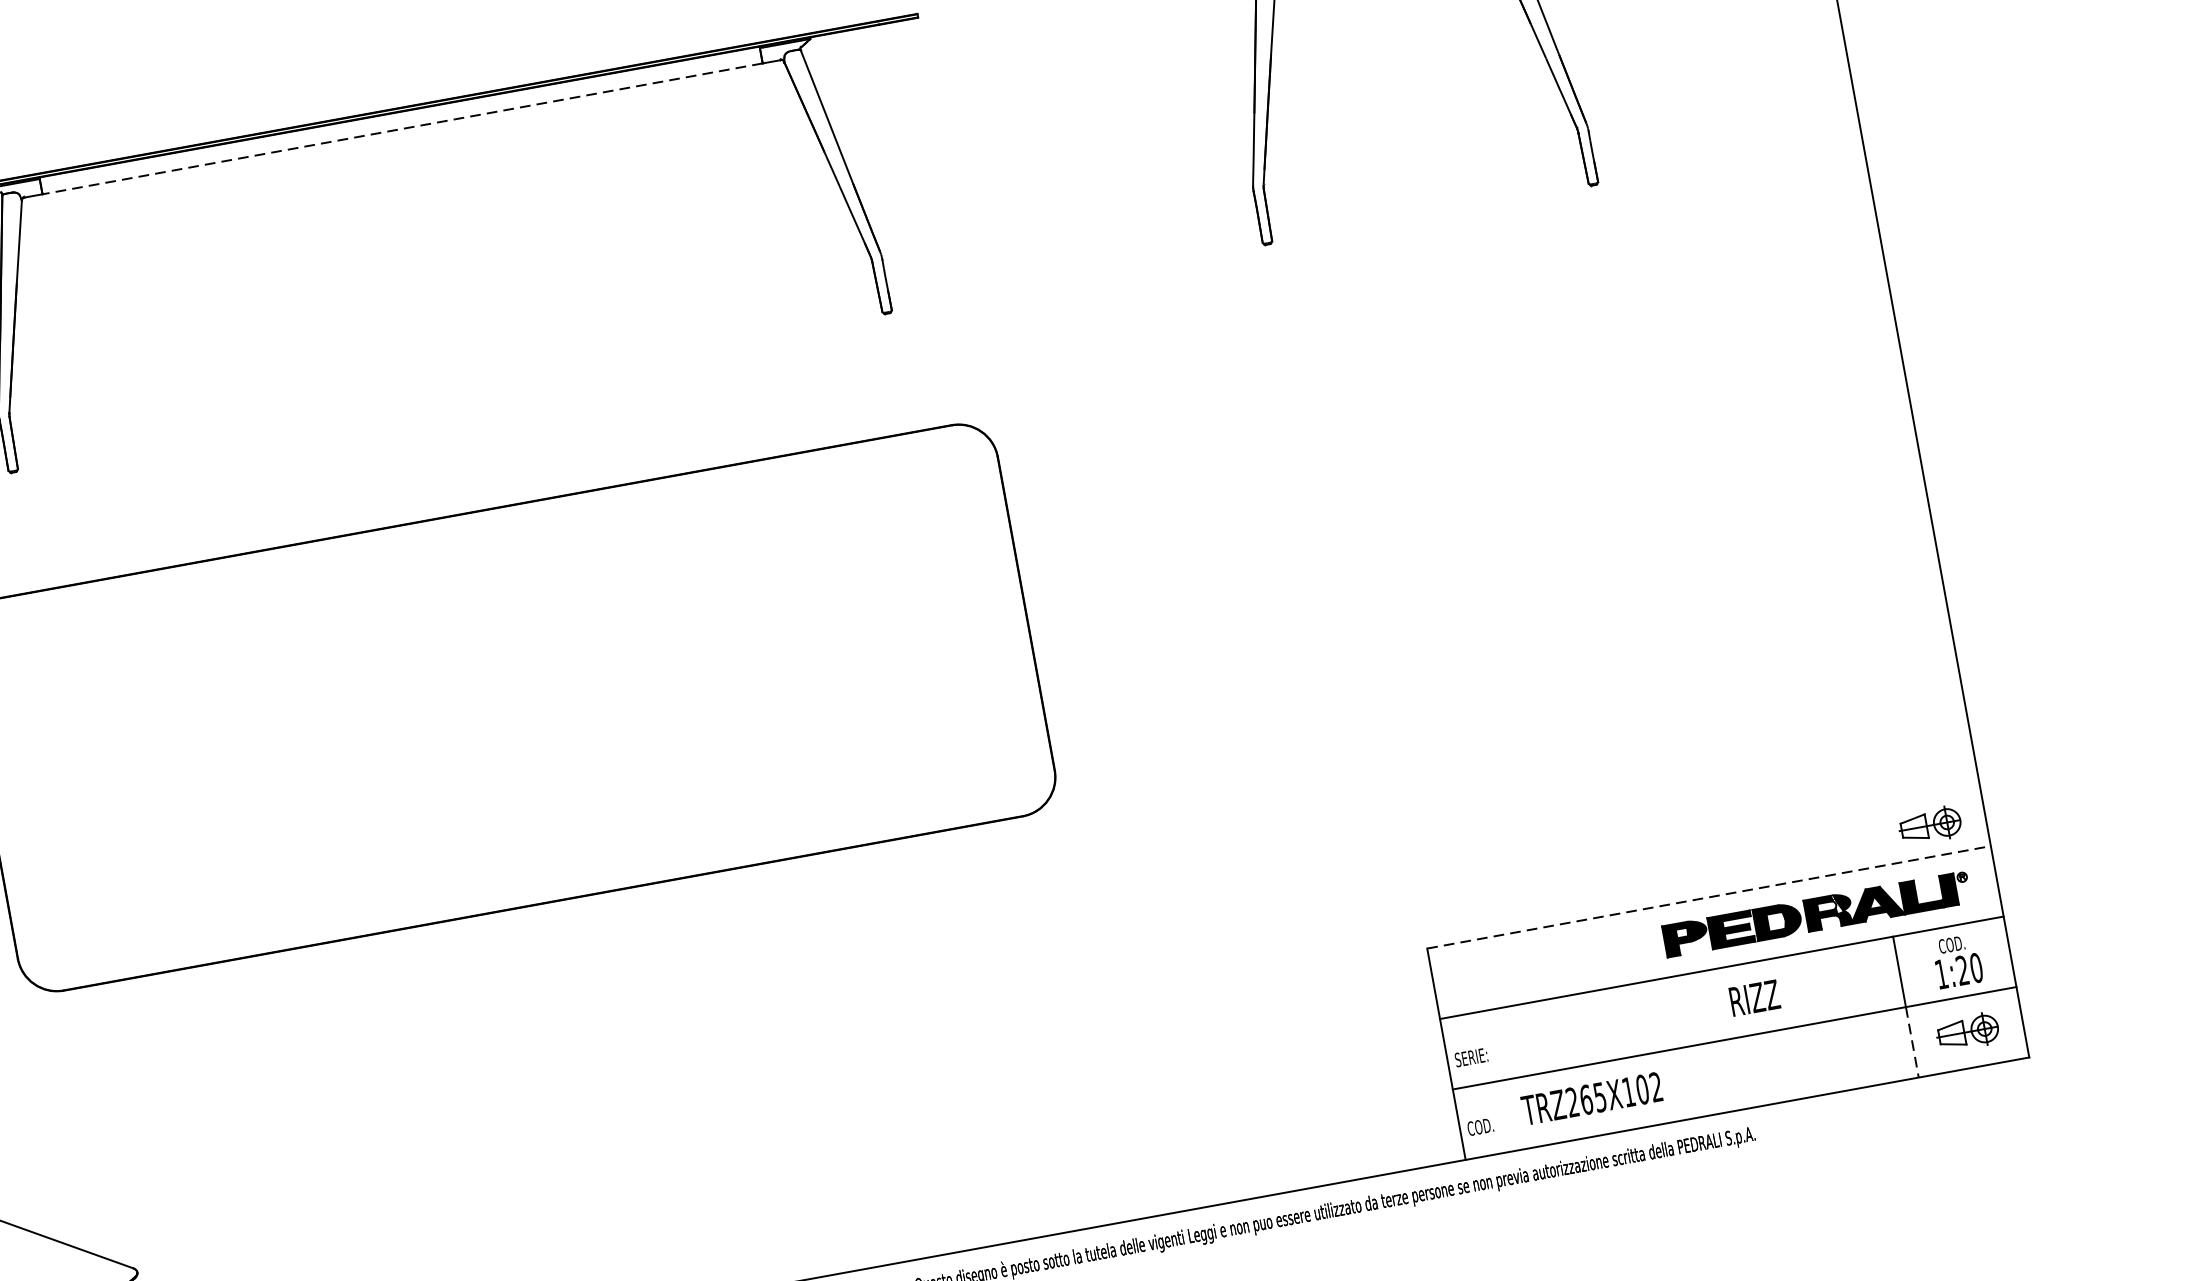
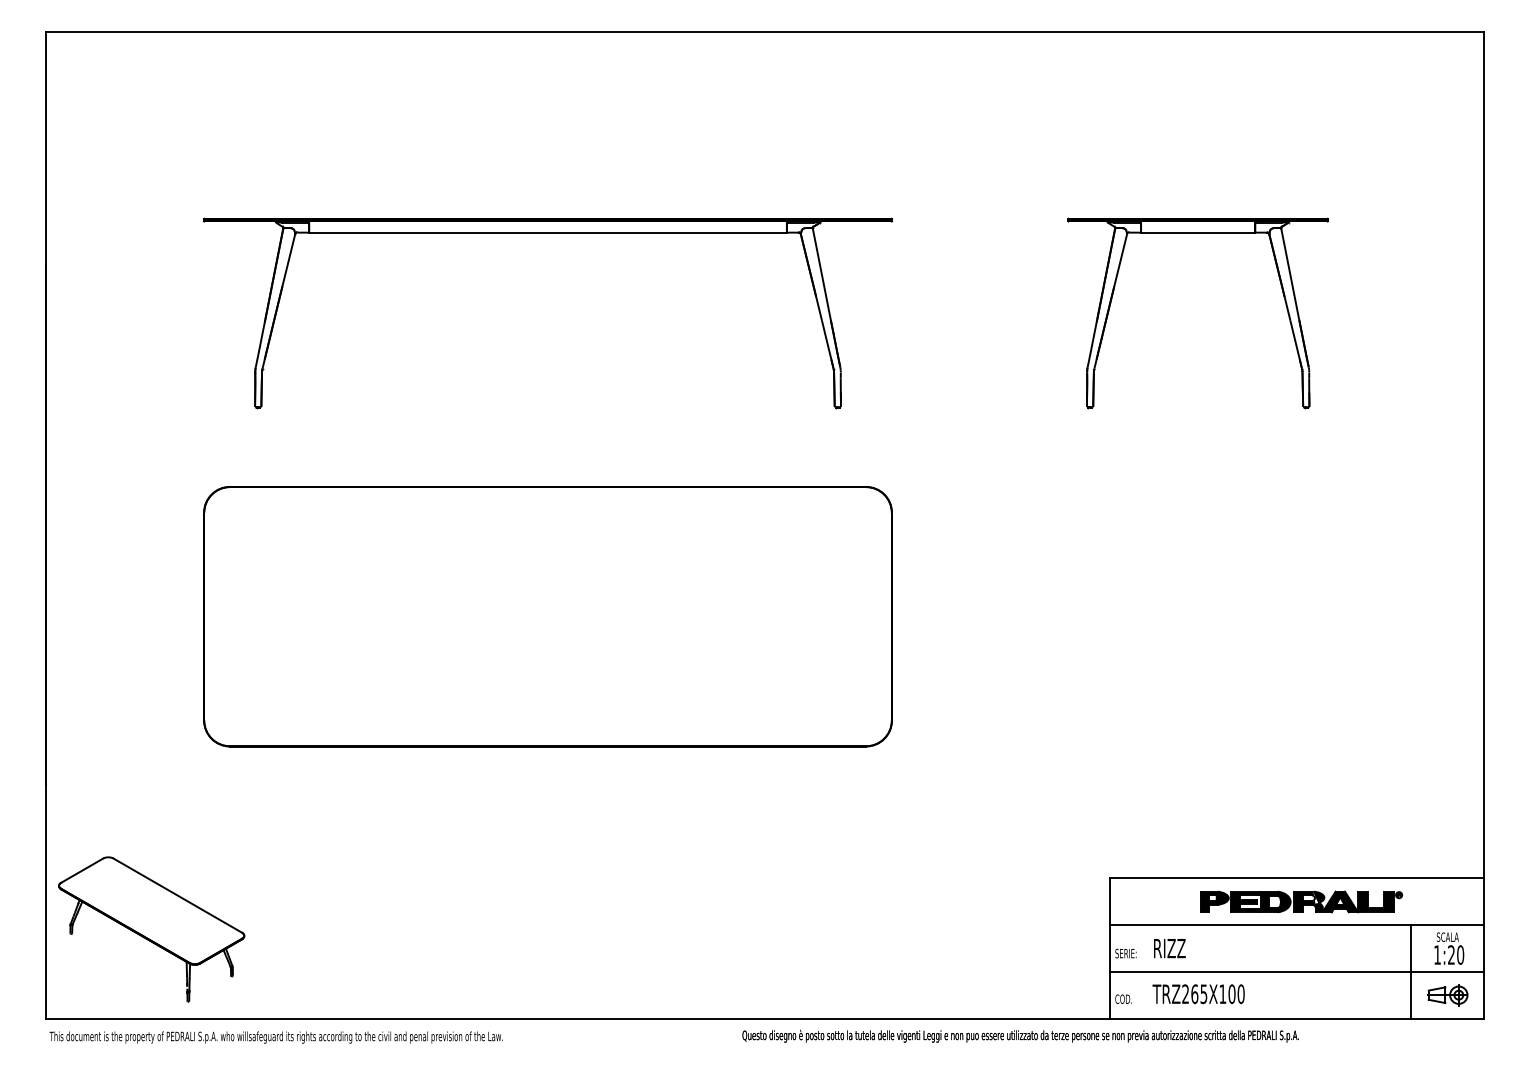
line: (403, 128) -> (548, 232), dashed -> solid
part: (1930, 826) -> (1447, 858), removed
line: (1709, 897) -> (1297, 878), dashed -> solid
part: (1816, 913) -> (1301, 901), moved
text: (1951, 943) -> (1447, 936), COD. -> SCALA
text: (1754, 998) -> (1169, 948), moved
line: (1911, 1042) -> (1410, 995), dashed -> solid
text: (1655, 1087) -> (1240, 994), TRZ265X102 -> TRZ265X100

